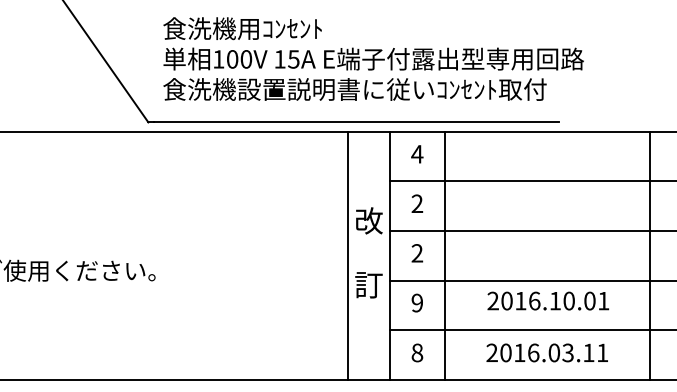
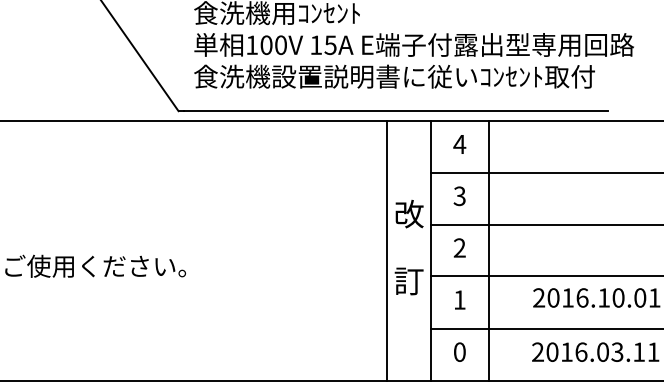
text: (417, 204) -> (459, 196), 2 -> 3
text: (416, 302) -> (458, 299), 9 -> 1
text: (417, 352) -> (459, 351), 8 -> 0

